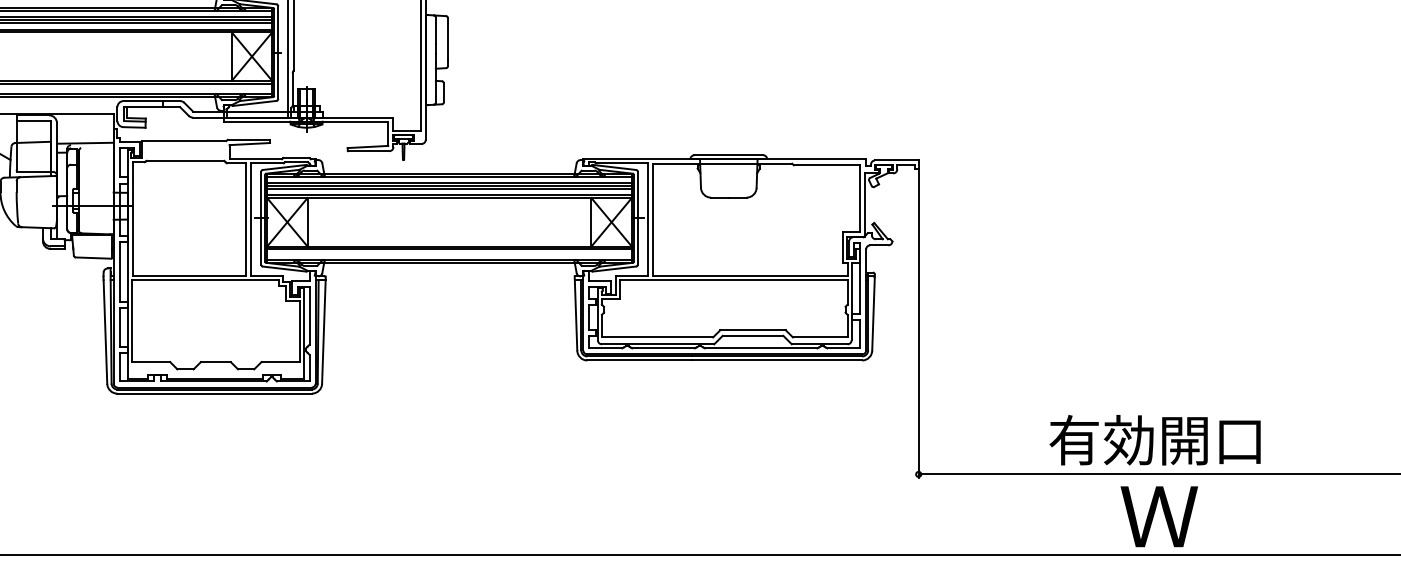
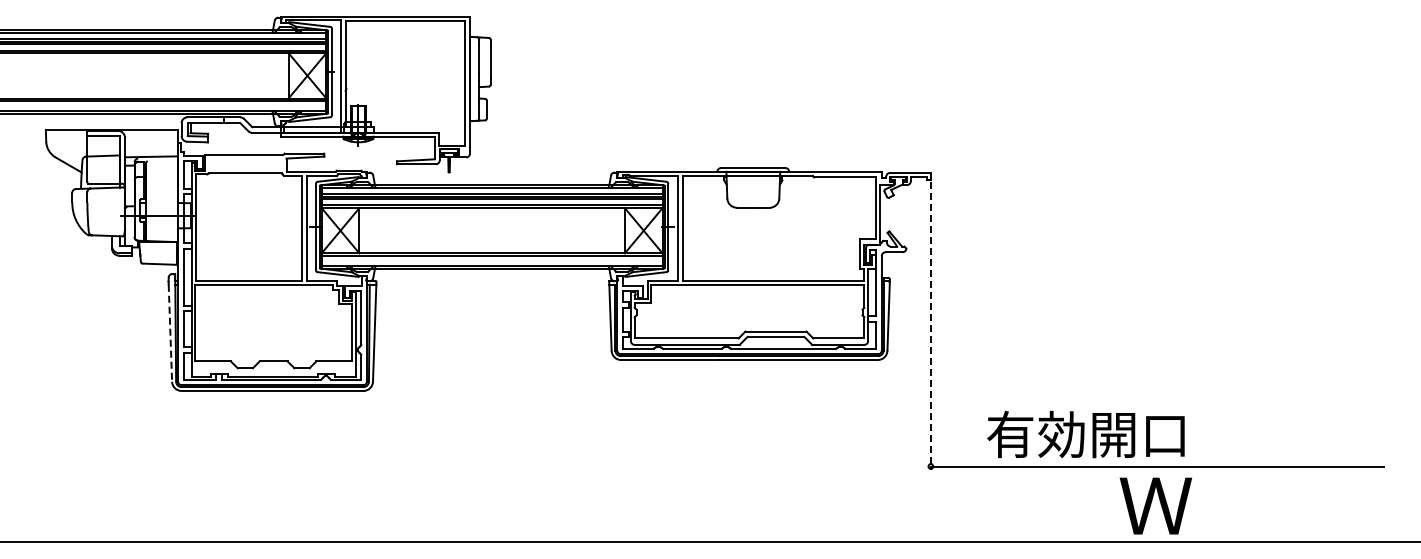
line: (918, 324) -> (930, 326), solid -> dashed
line: (105, 332) -> (170, 333), solid -> dashed
text: (1154, 440) -> (1085, 434), moved

